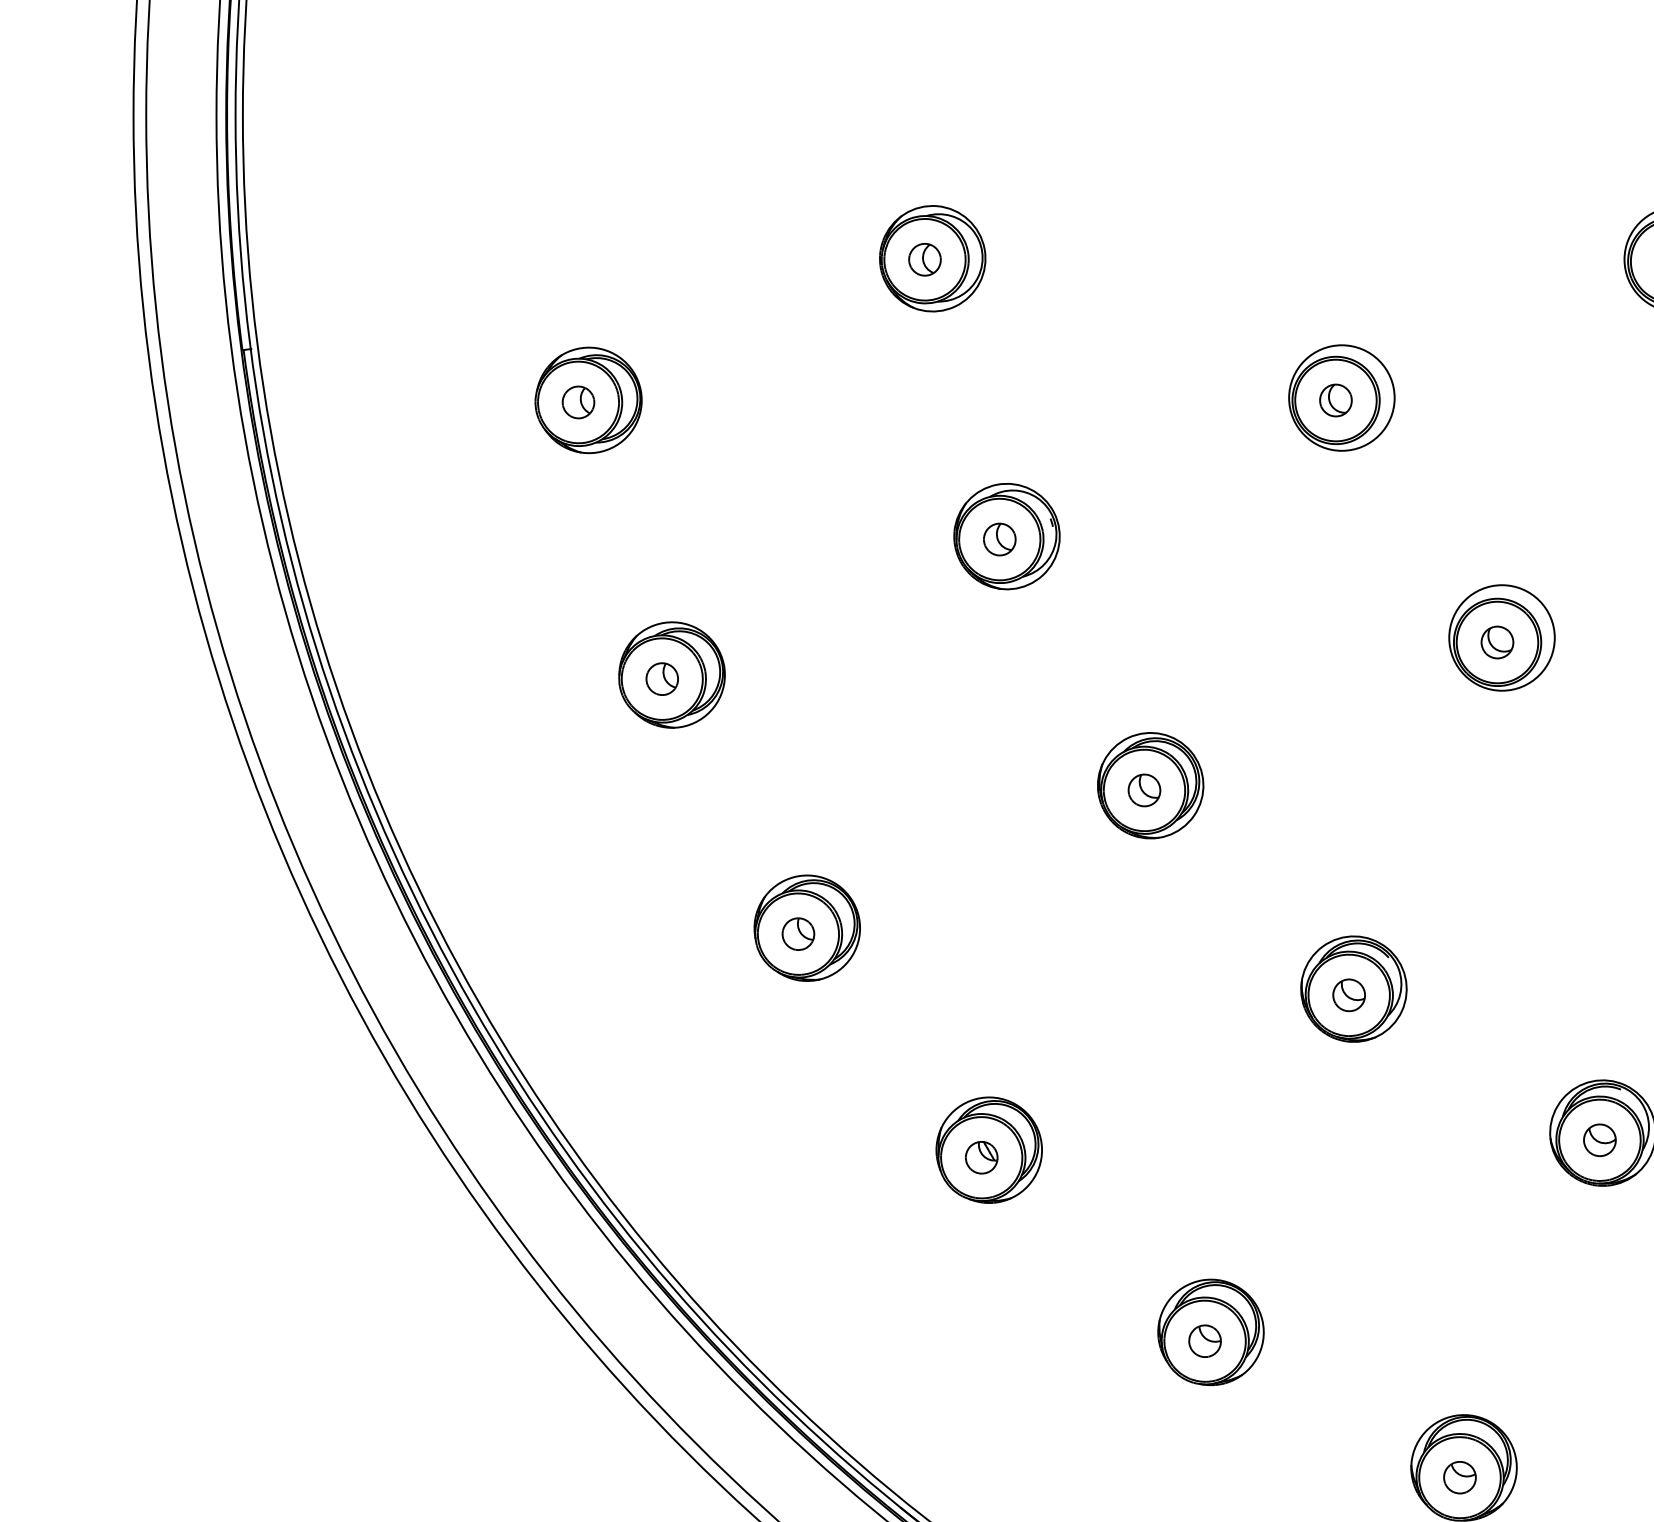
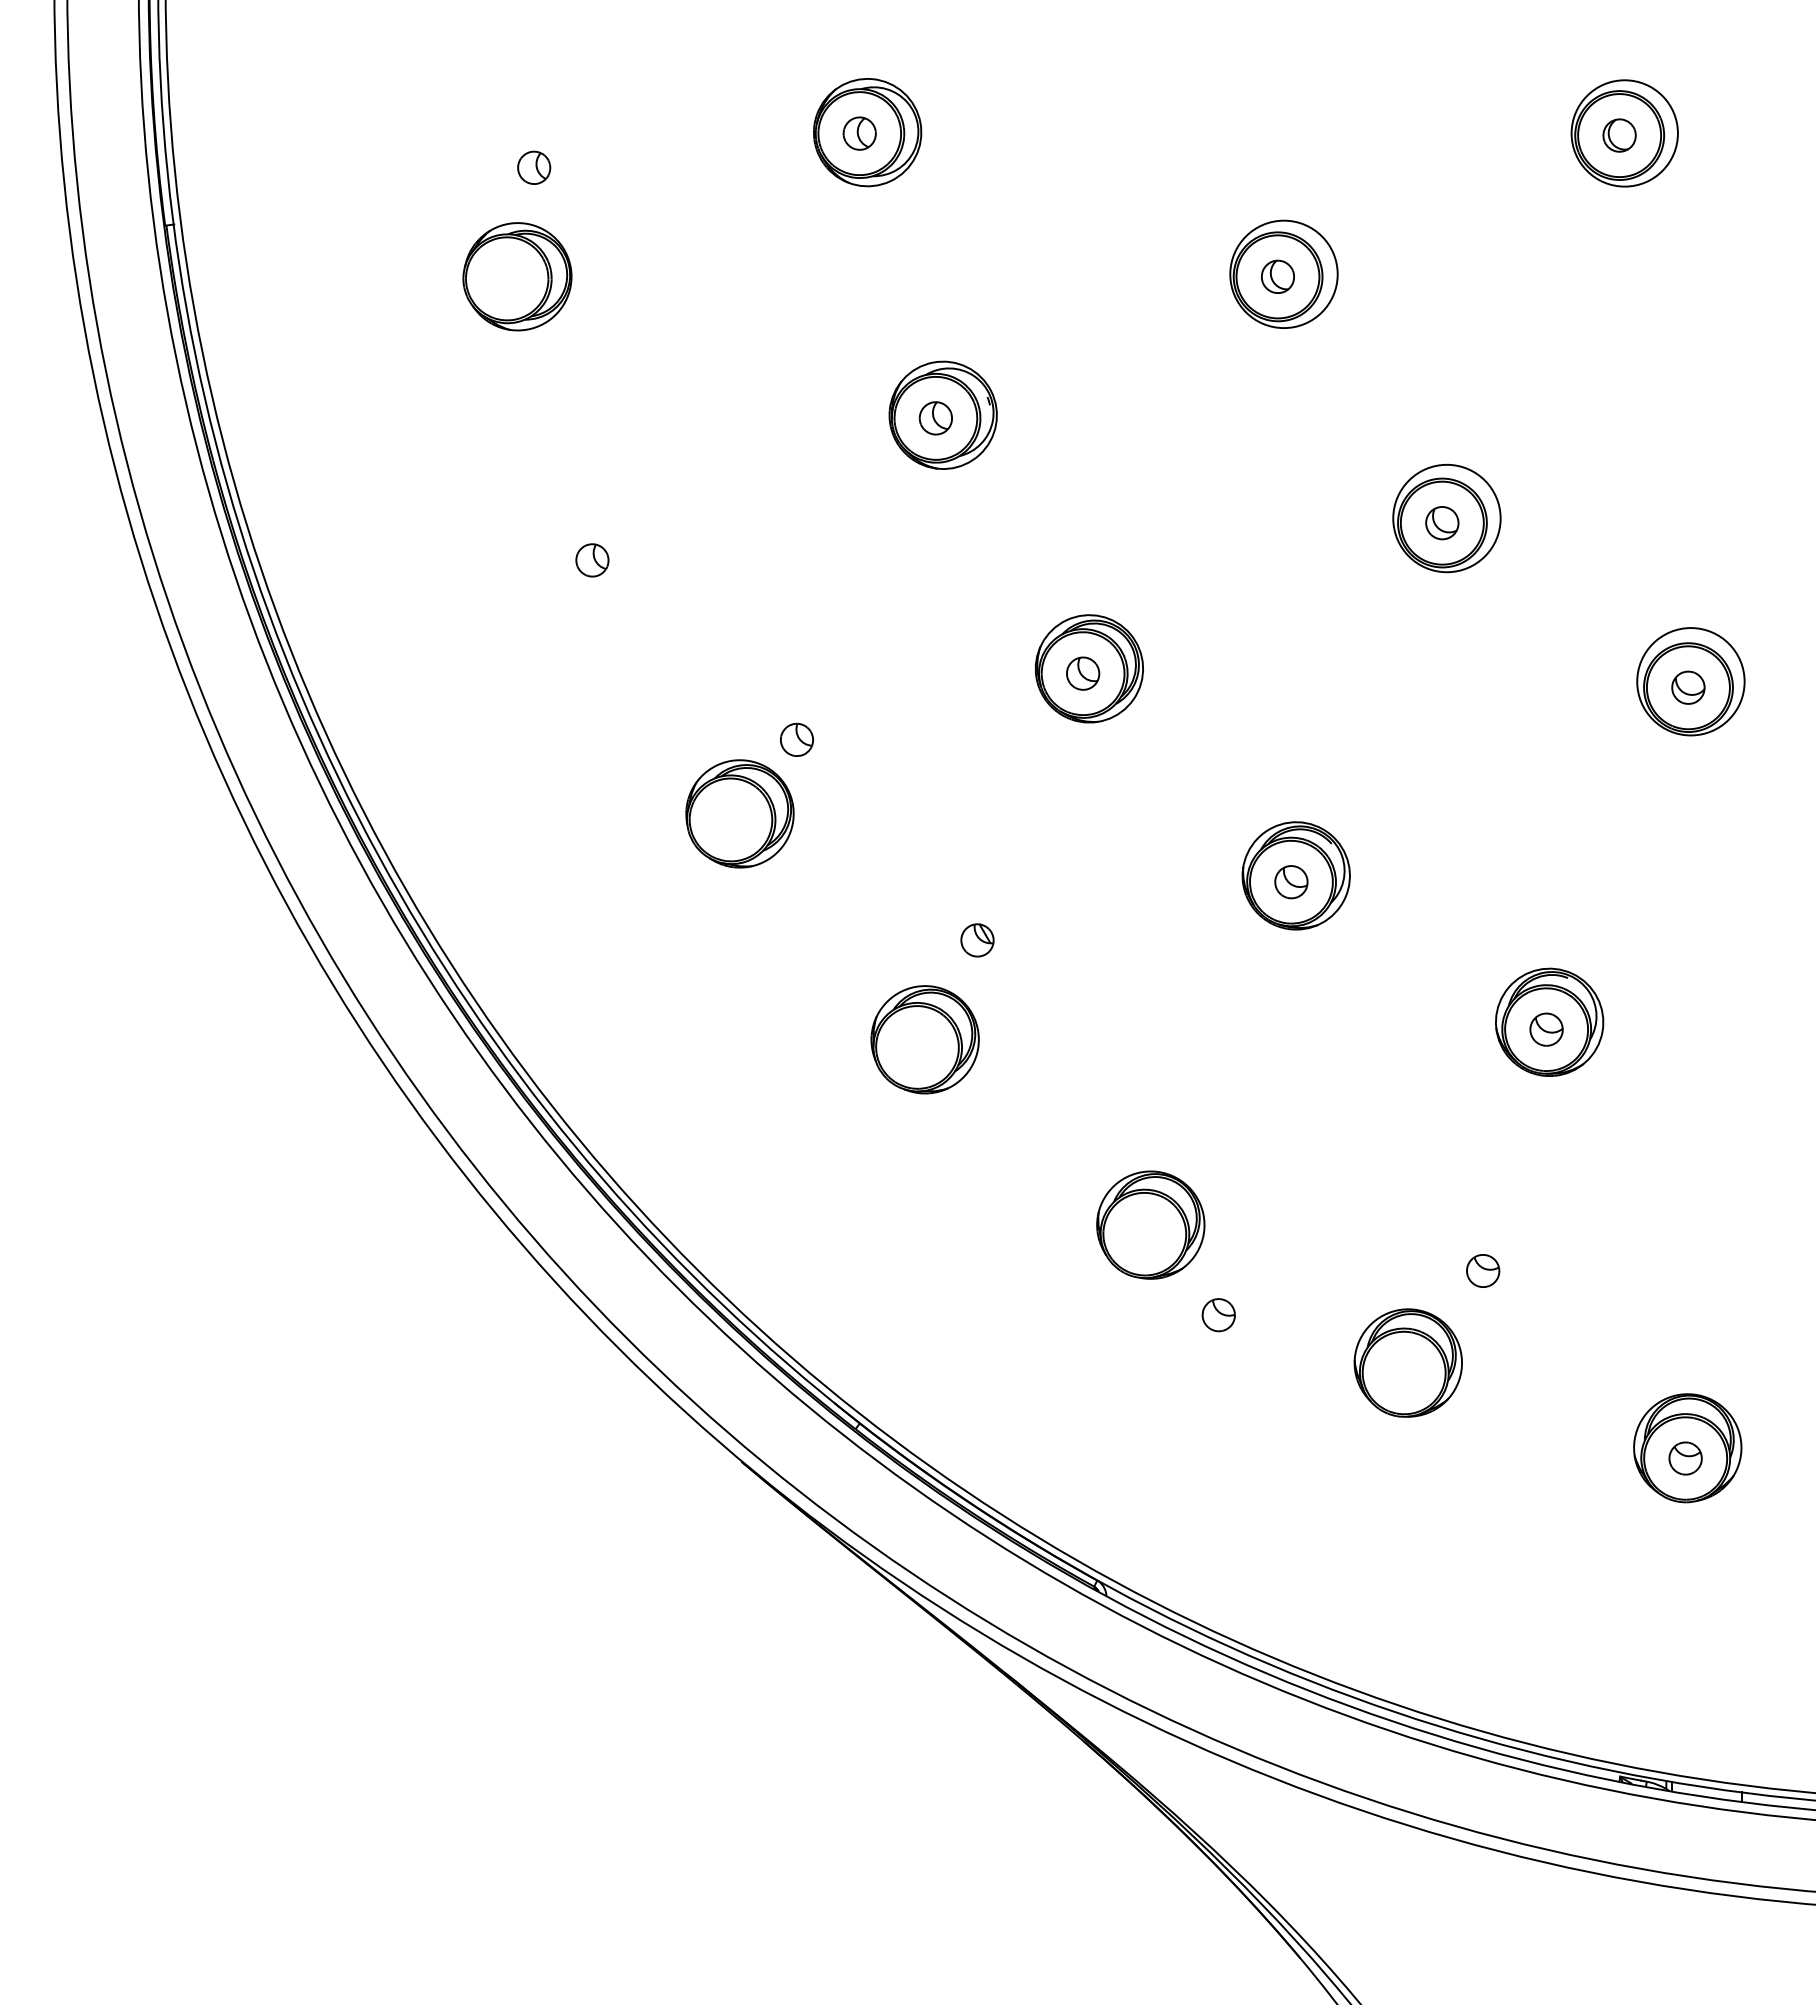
part: (578, 402) -> (534, 167), moved
part: (672, 674) -> (602, 555), removed
part: (797, 933) -> (796, 739), moved
part: (981, 1157) -> (977, 940), moved
part: (1204, 1341) -> (1218, 1315), moved
part: (1460, 1477) -> (1483, 1270), moved

